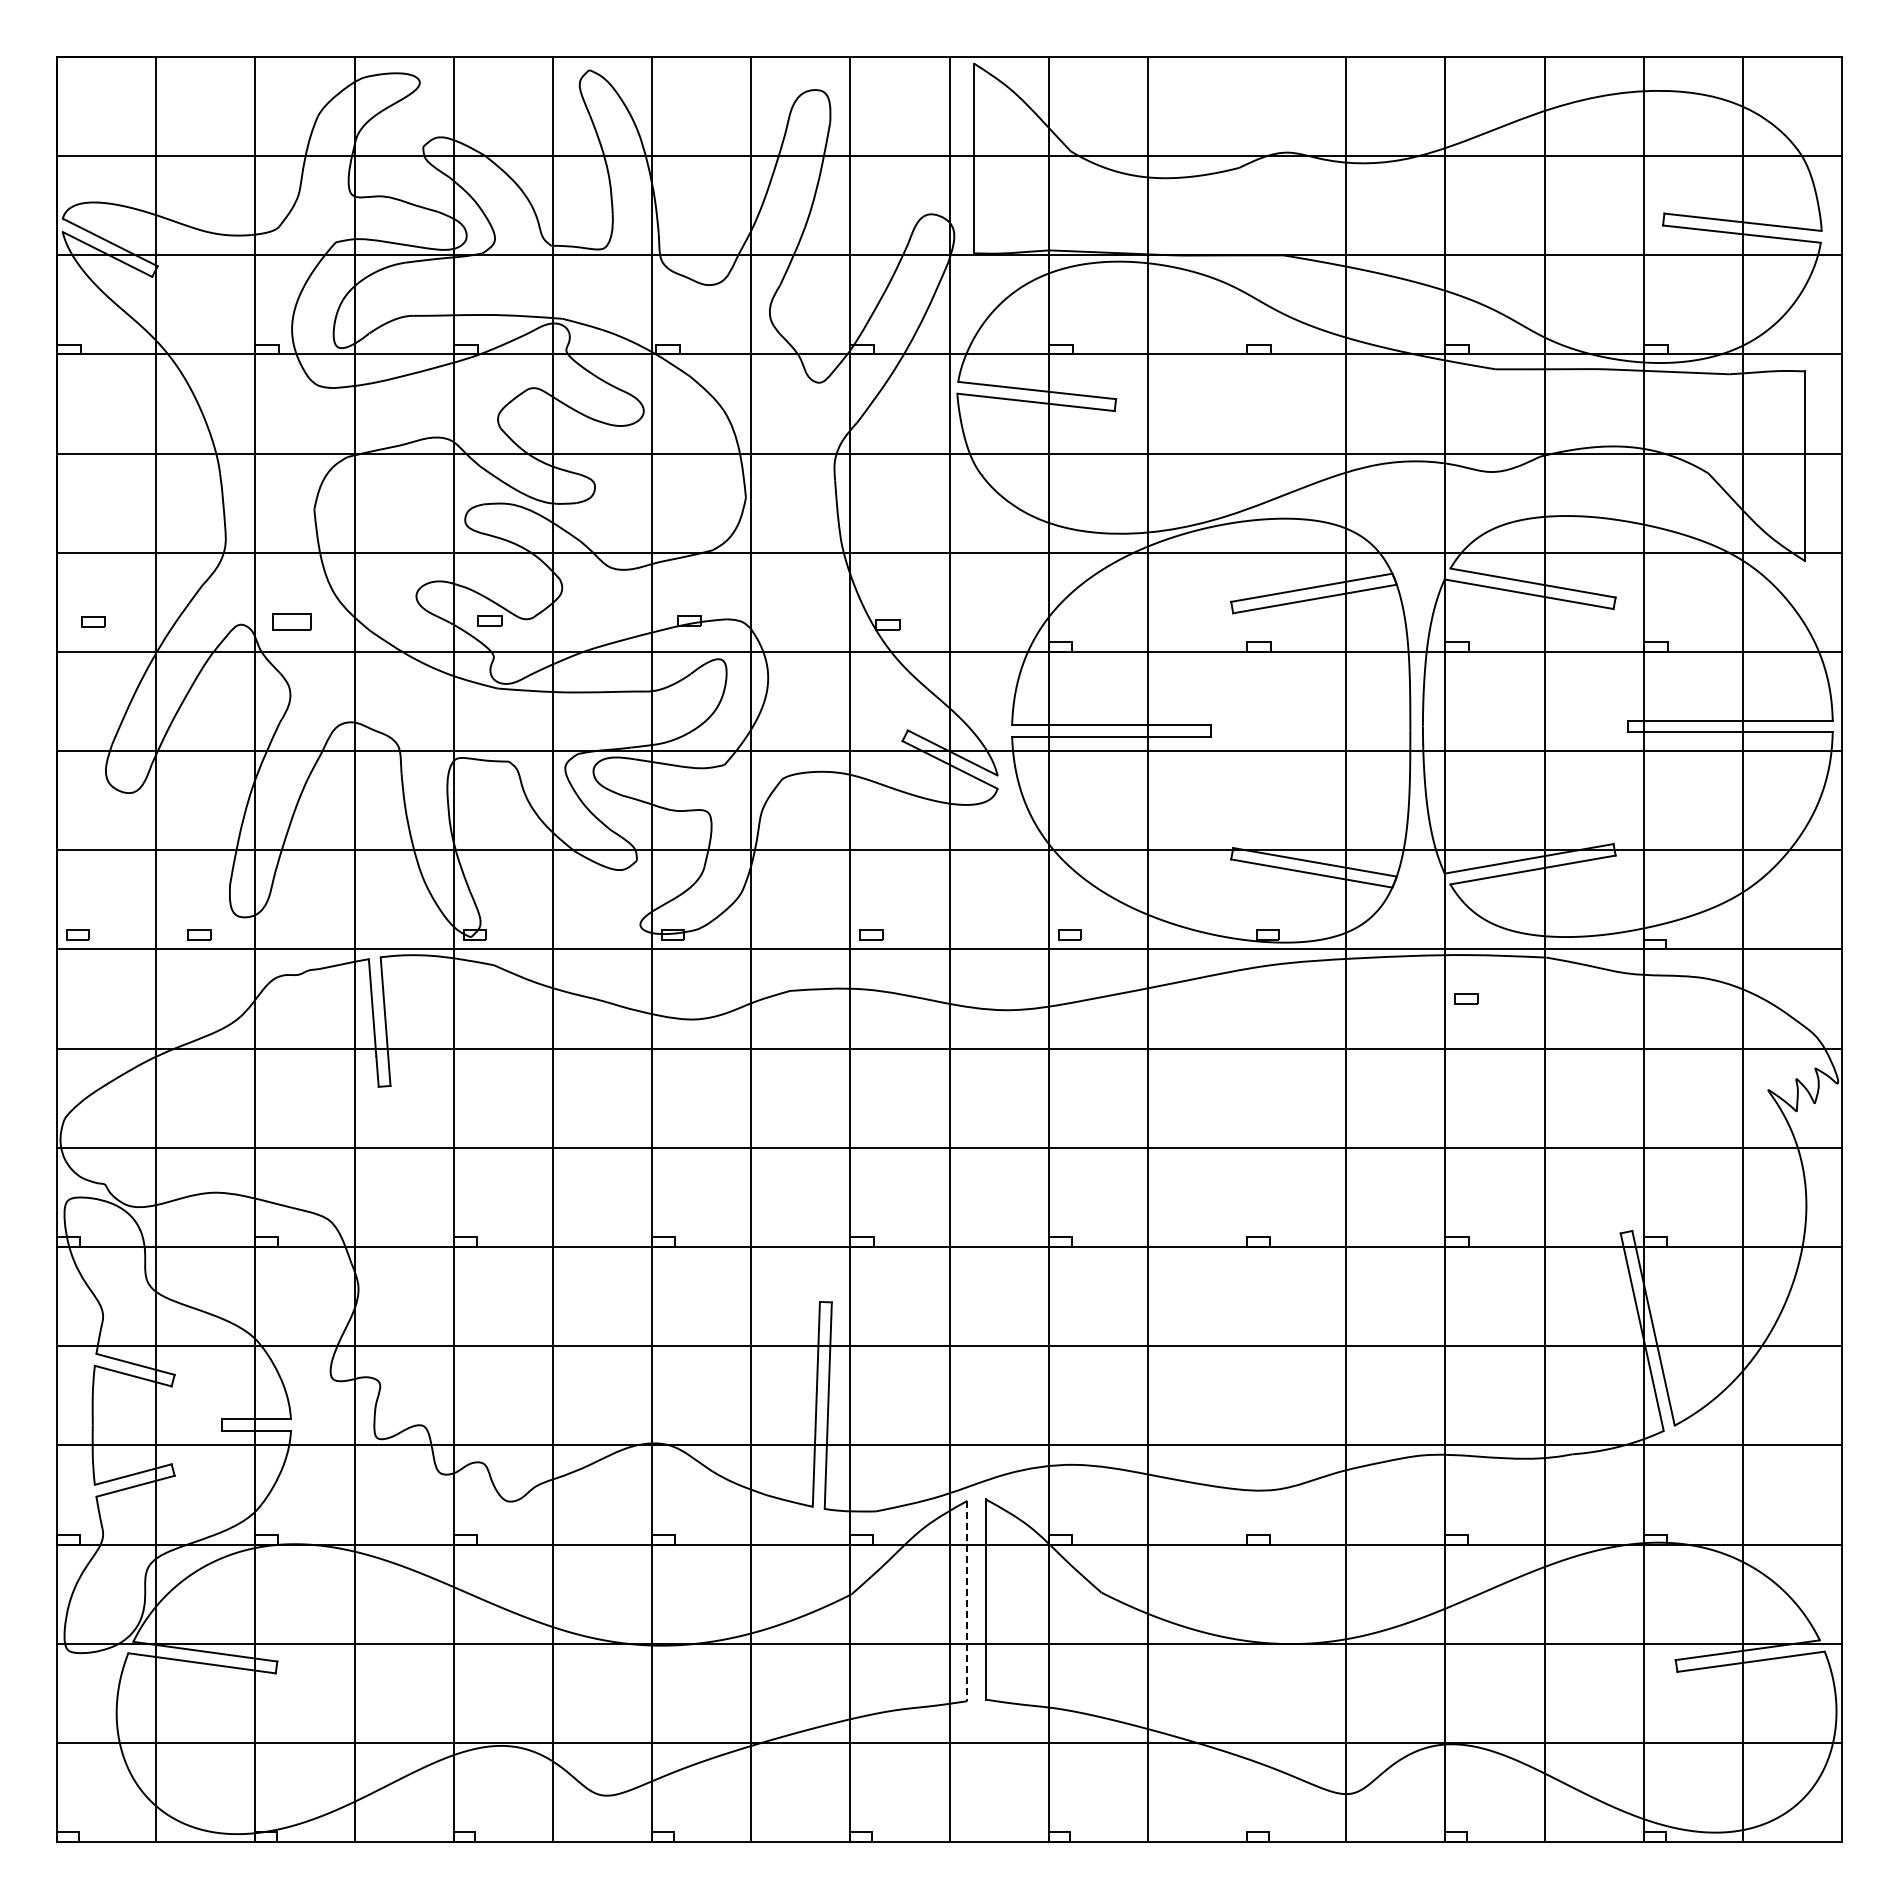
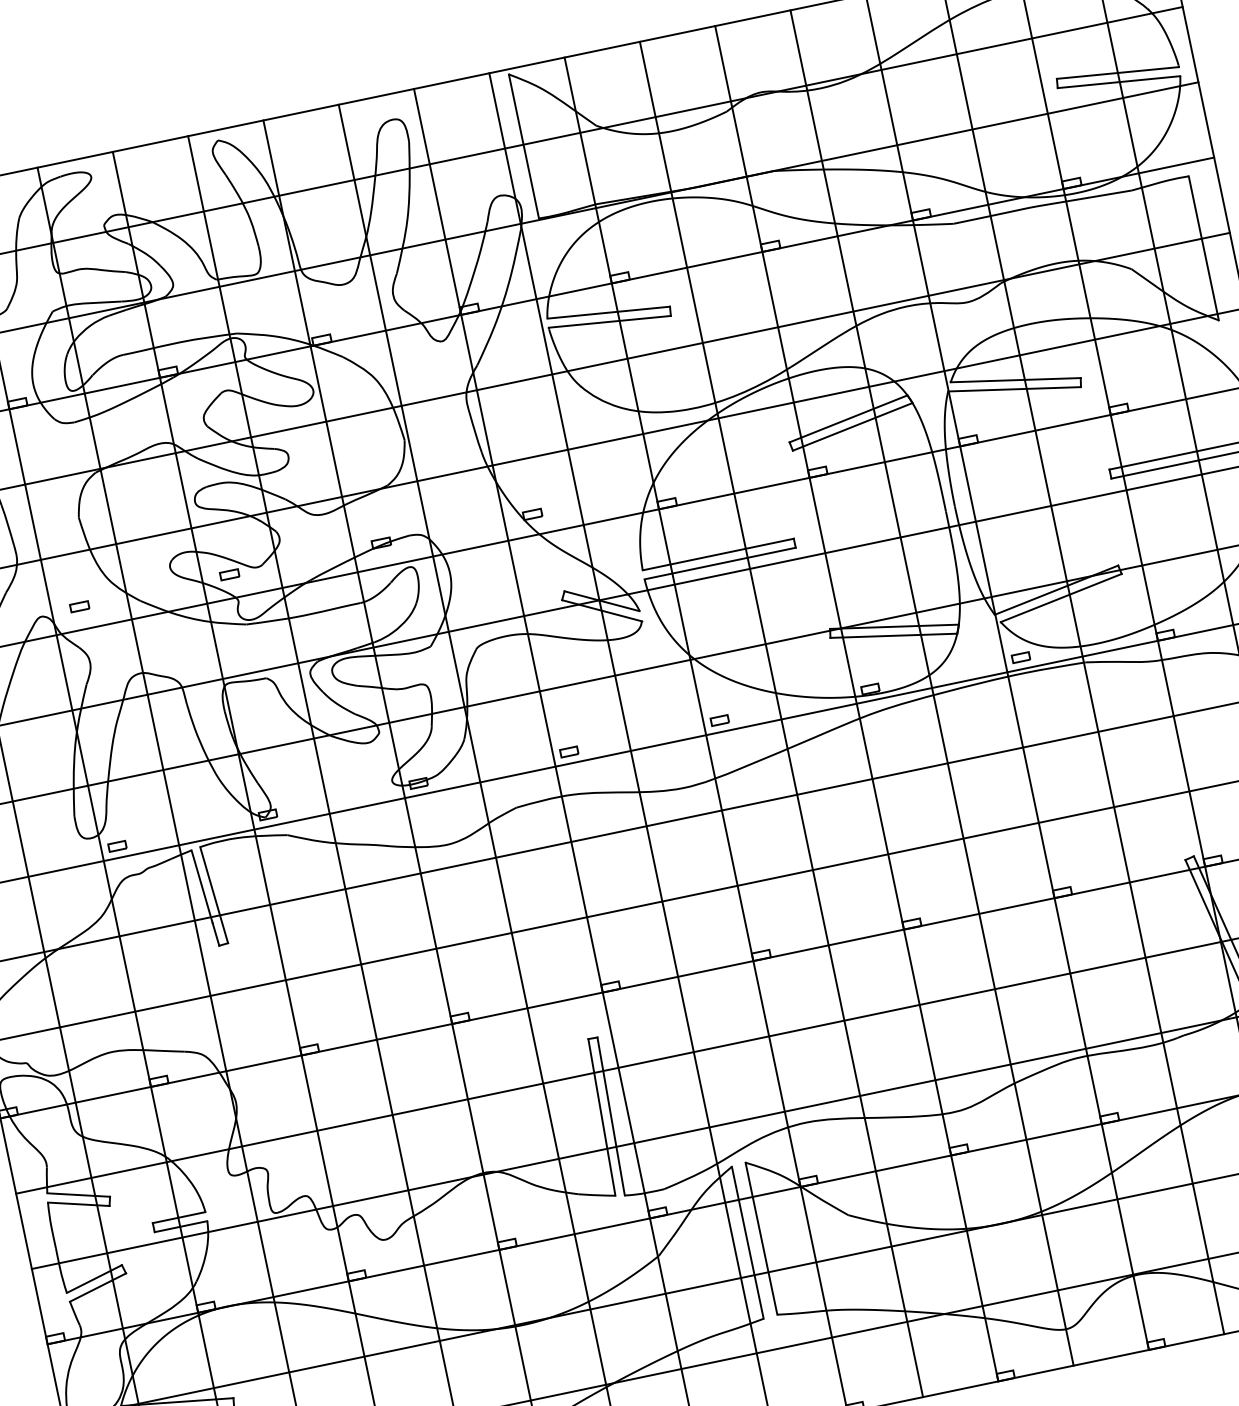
part: (291, 621) -> (79, 606), size x0.62
part: (199, 934) -> (117, 846), moved
line: (1247, 949) -> (857, 703), added
part: (1466, 998) -> (1020, 657), moved
line: (967, 1601) -> (747, 1243), dashed -> solid

